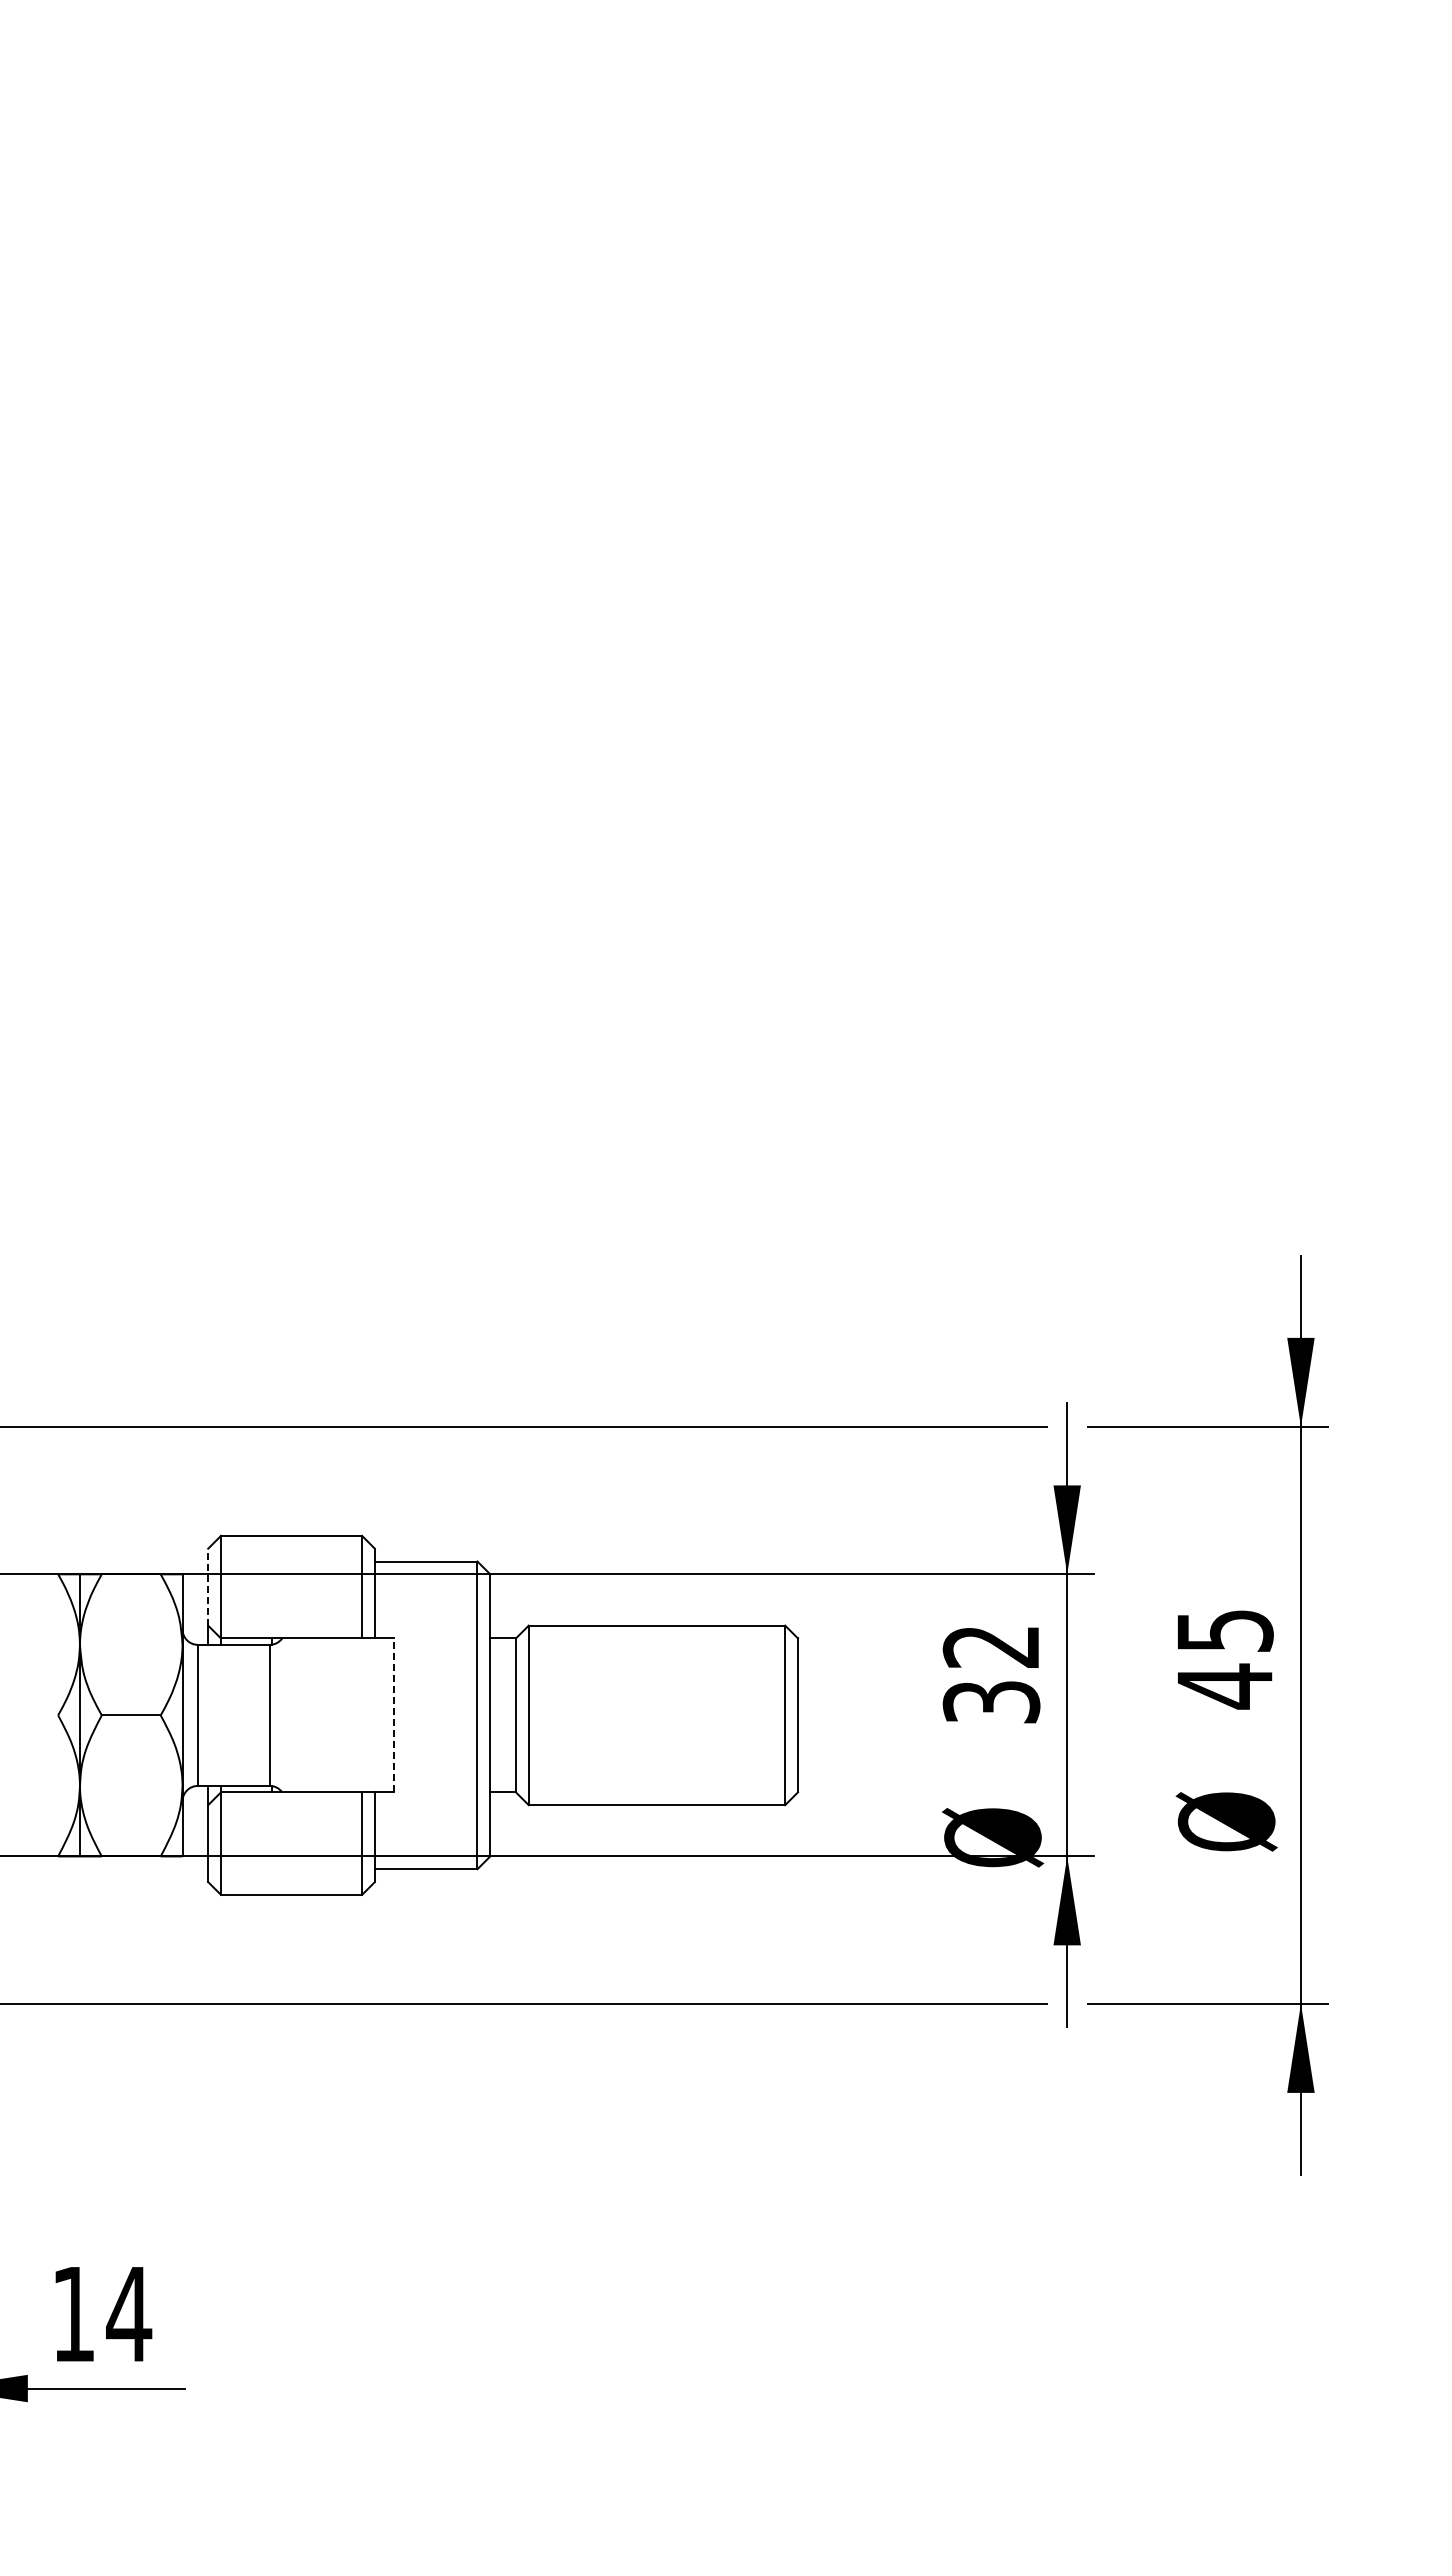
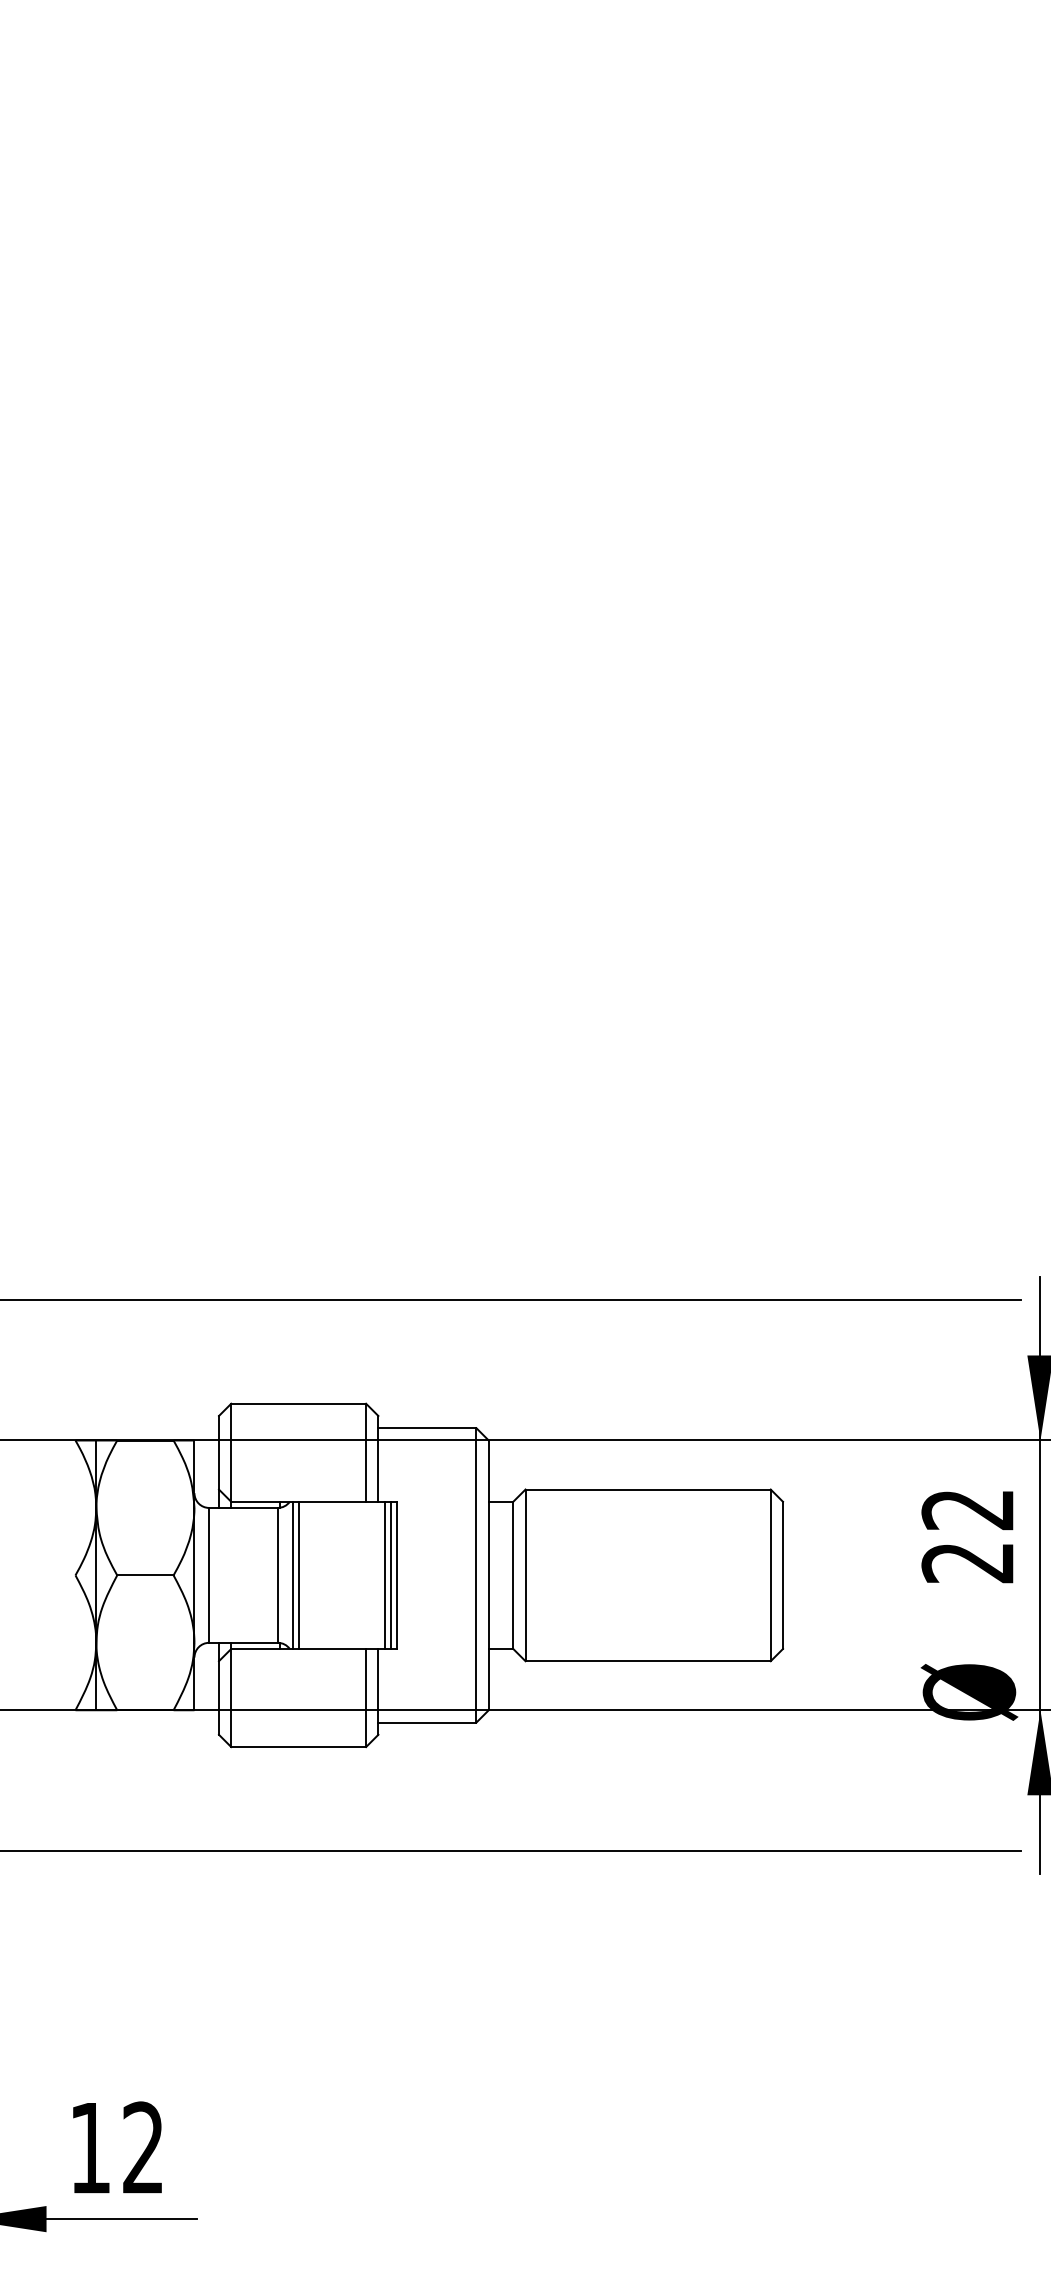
line: (208, 1586) -> (219, 1452), dashed -> solid
text: (991, 1702) -> (968, 1563), 32 -> 22
line: (285, 1715) -> (292, 1575), added
line: (291, 1715) -> (298, 1575), added
line: (381, 1715) -> (384, 1575), added
line: (387, 1715) -> (390, 1575), added
line: (394, 1715) -> (397, 1575), dashed -> solid
text: (129, 2313) -> (143, 2147), 14 -> 12

